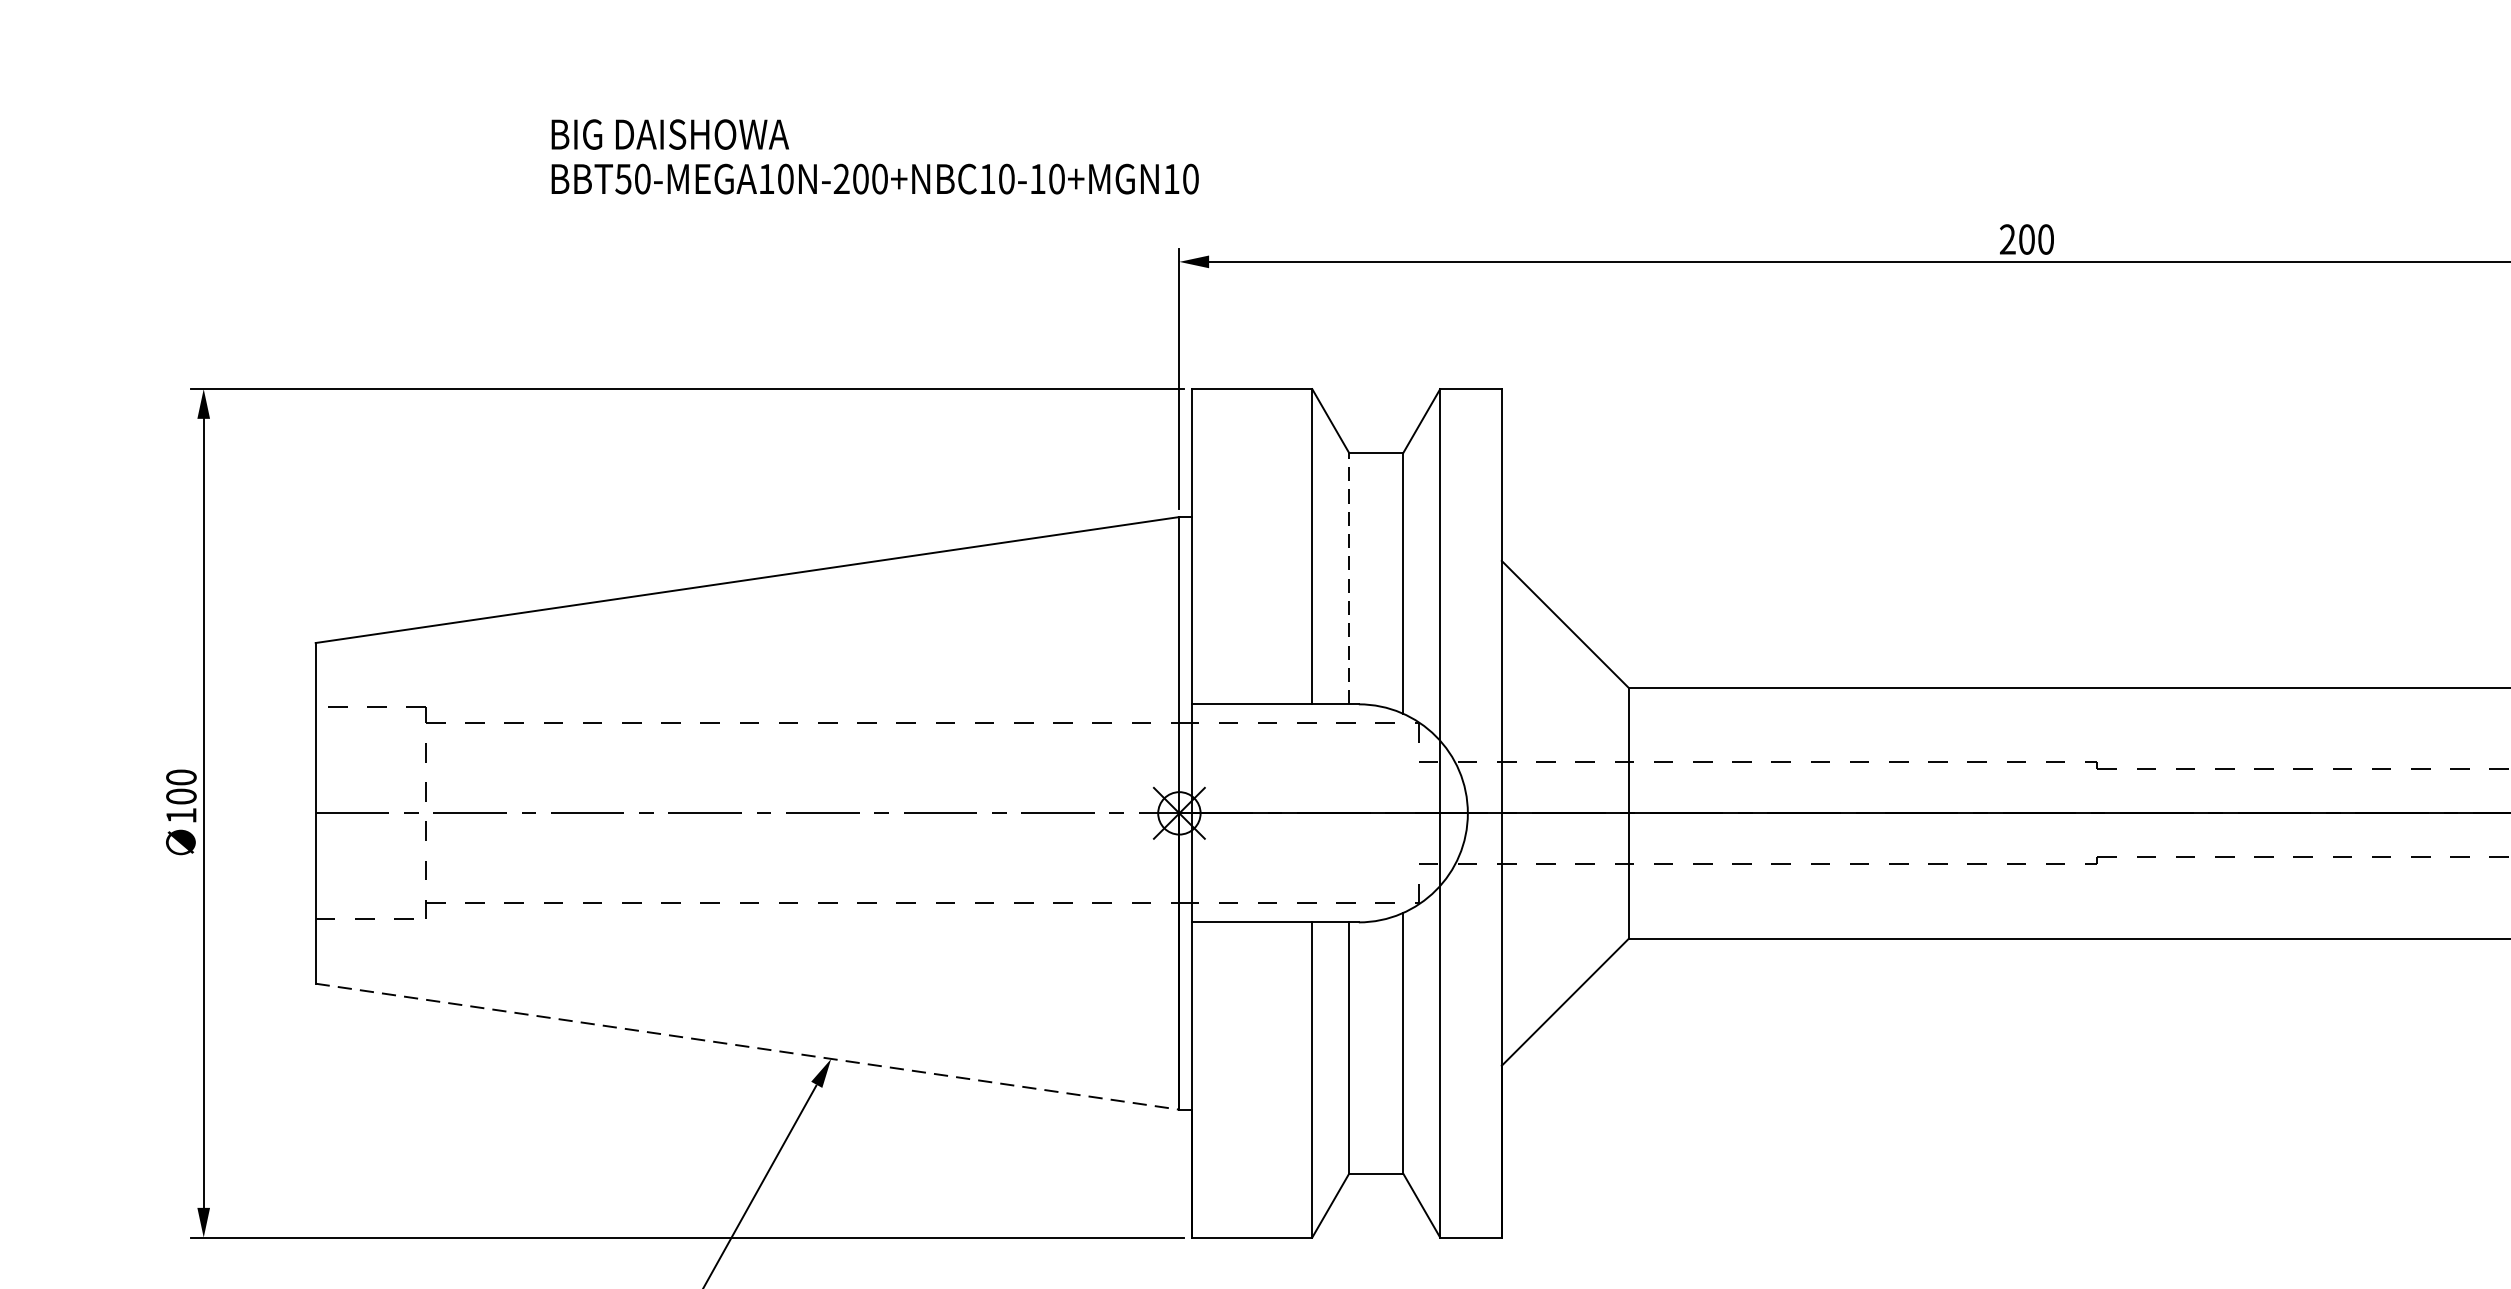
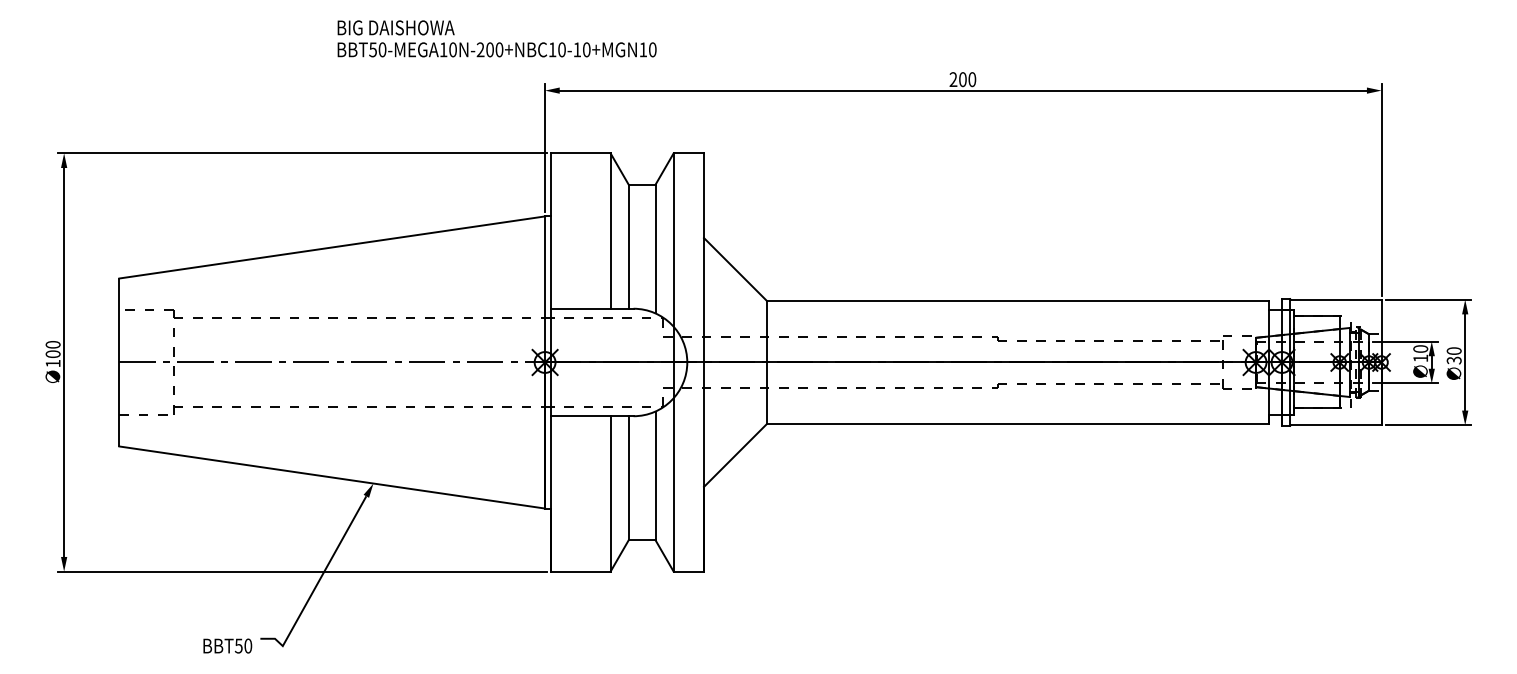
text: (873, 156) -> (496, 38), moved
line: (1348, 578) -> (628, 246), dashed -> solid
line: (748, 1046) -> (332, 477), dashed -> solid

